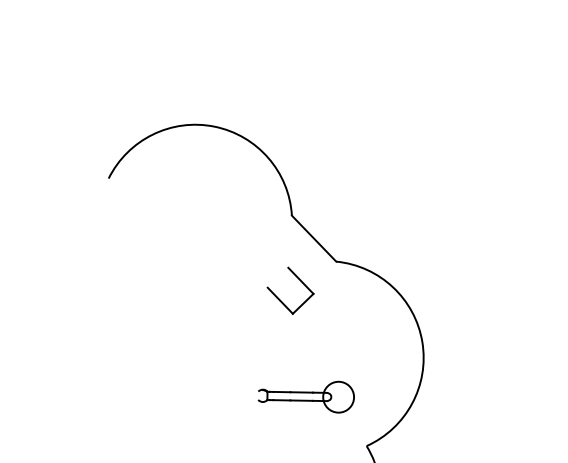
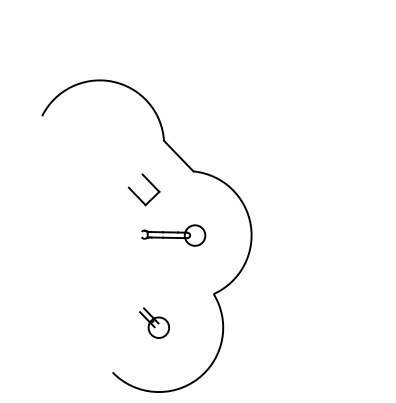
part: (298, 281) -> (149, 183), moved
part: (306, 397) -> (173, 235), moved

